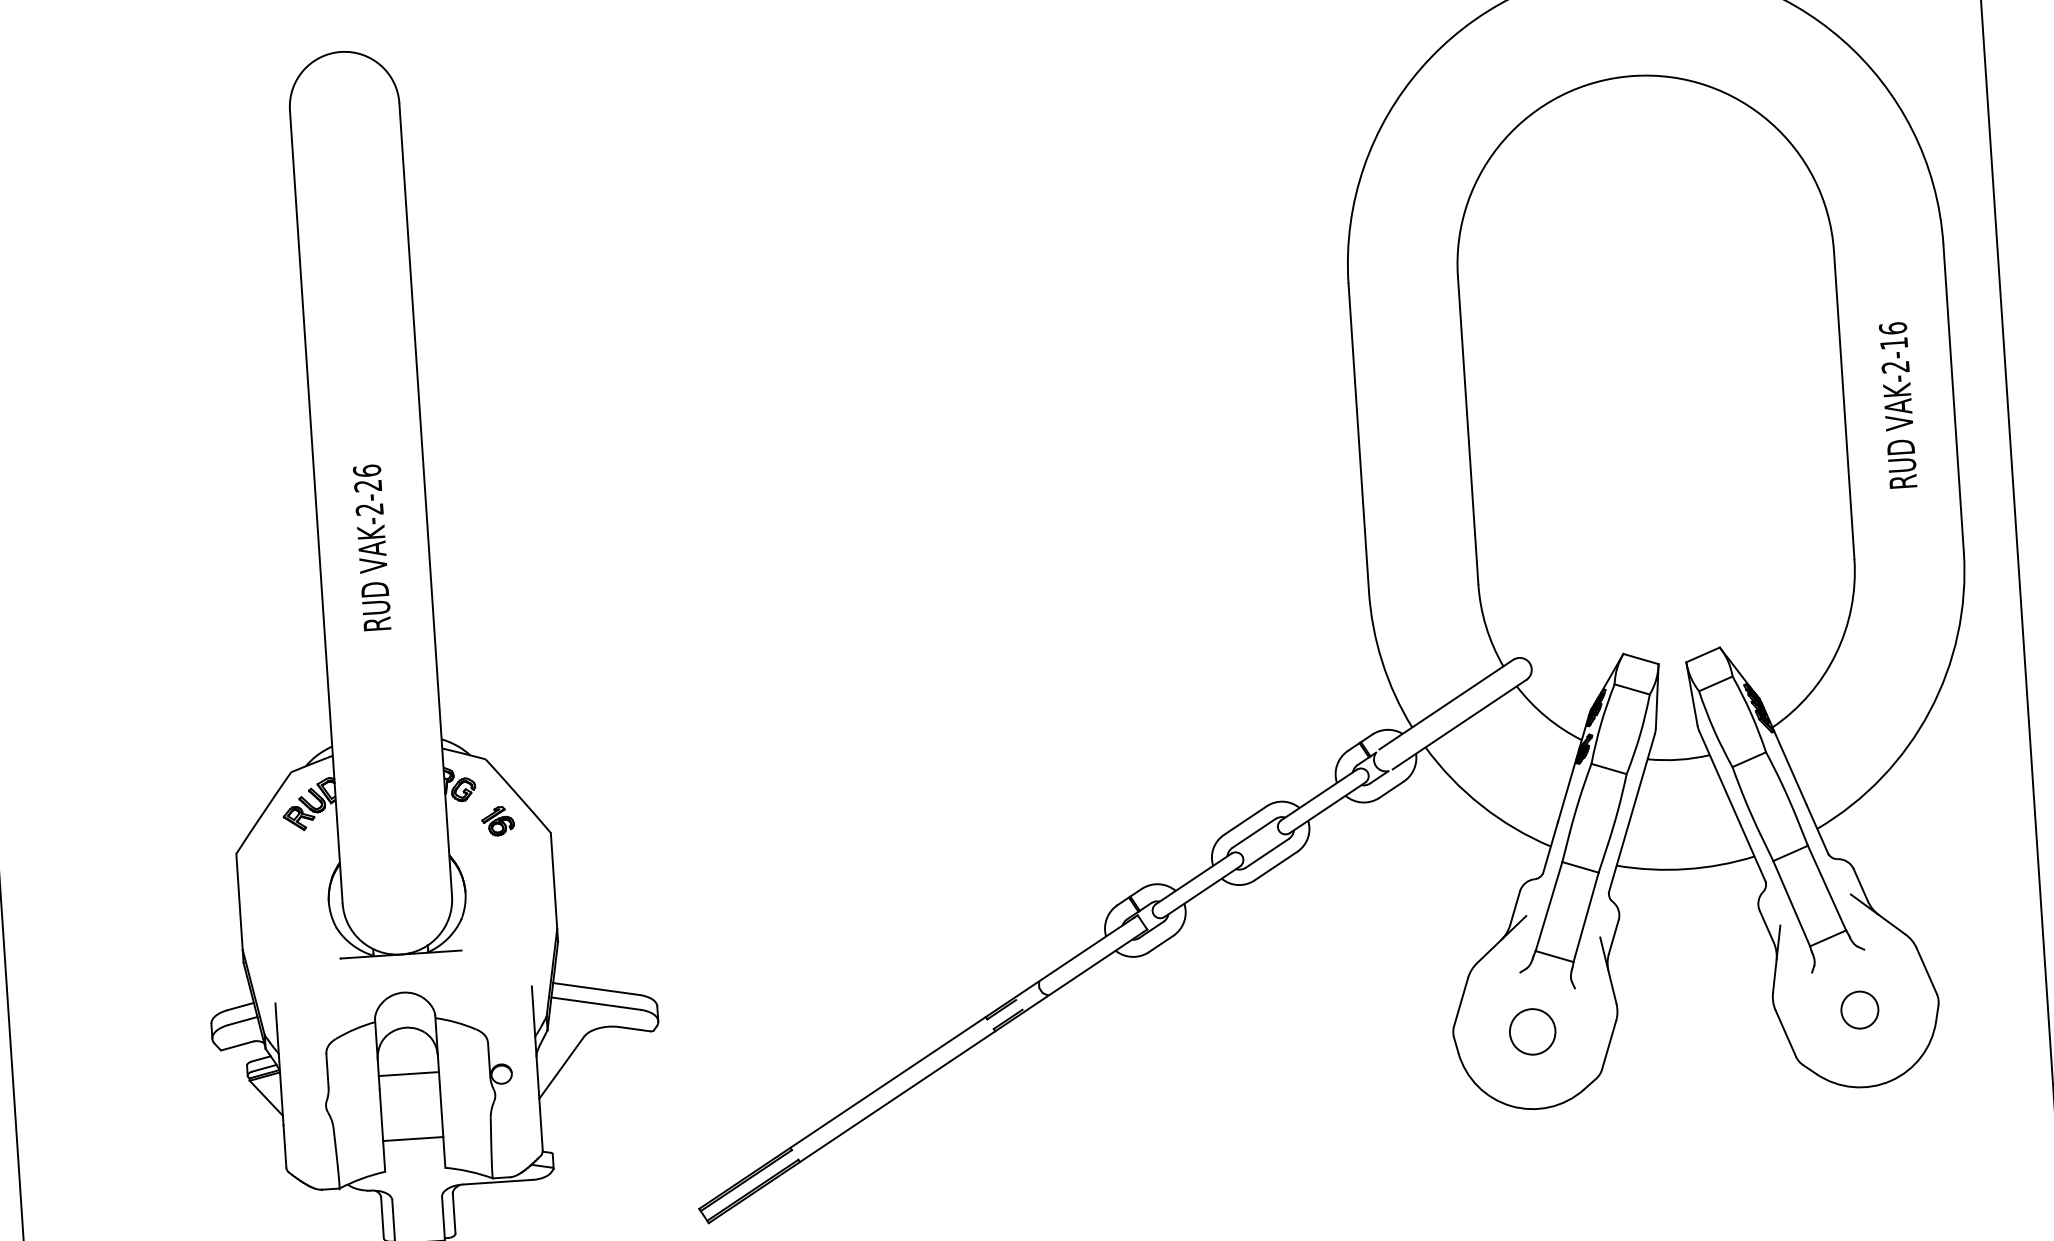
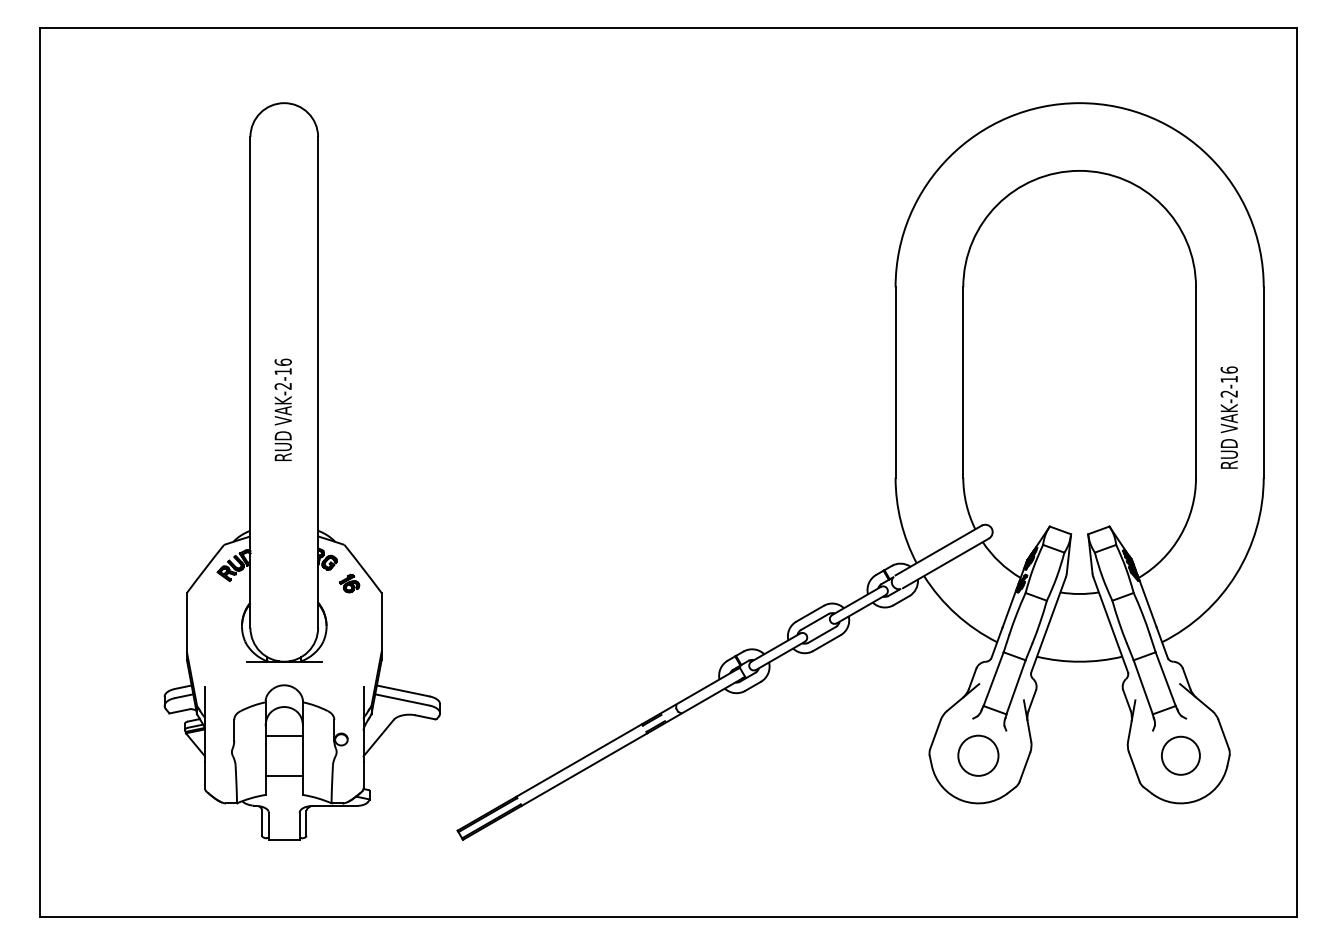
text: (1896, 405) -> (1228, 417), moved
text: (366, 485) -> (282, 371), VAK-2-26 -> VAK-2-16
circle: (1859, 1009) -> (1180, 755), size x1.67
circle: (1532, 1031) -> (978, 755), size x1.43

